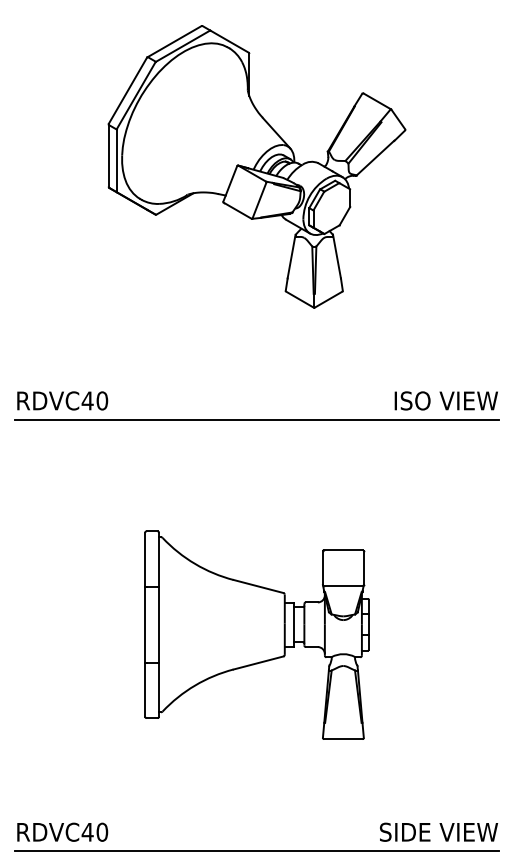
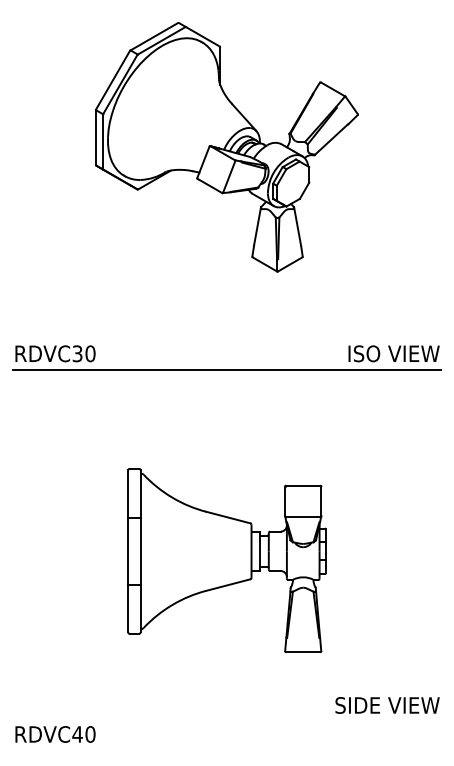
text: (87, 400) -> (77, 353), RDVC40 -> RDVC30
text: (438, 832) -> (387, 705), moved
line: (256, 850) -> (226, 750), removed

